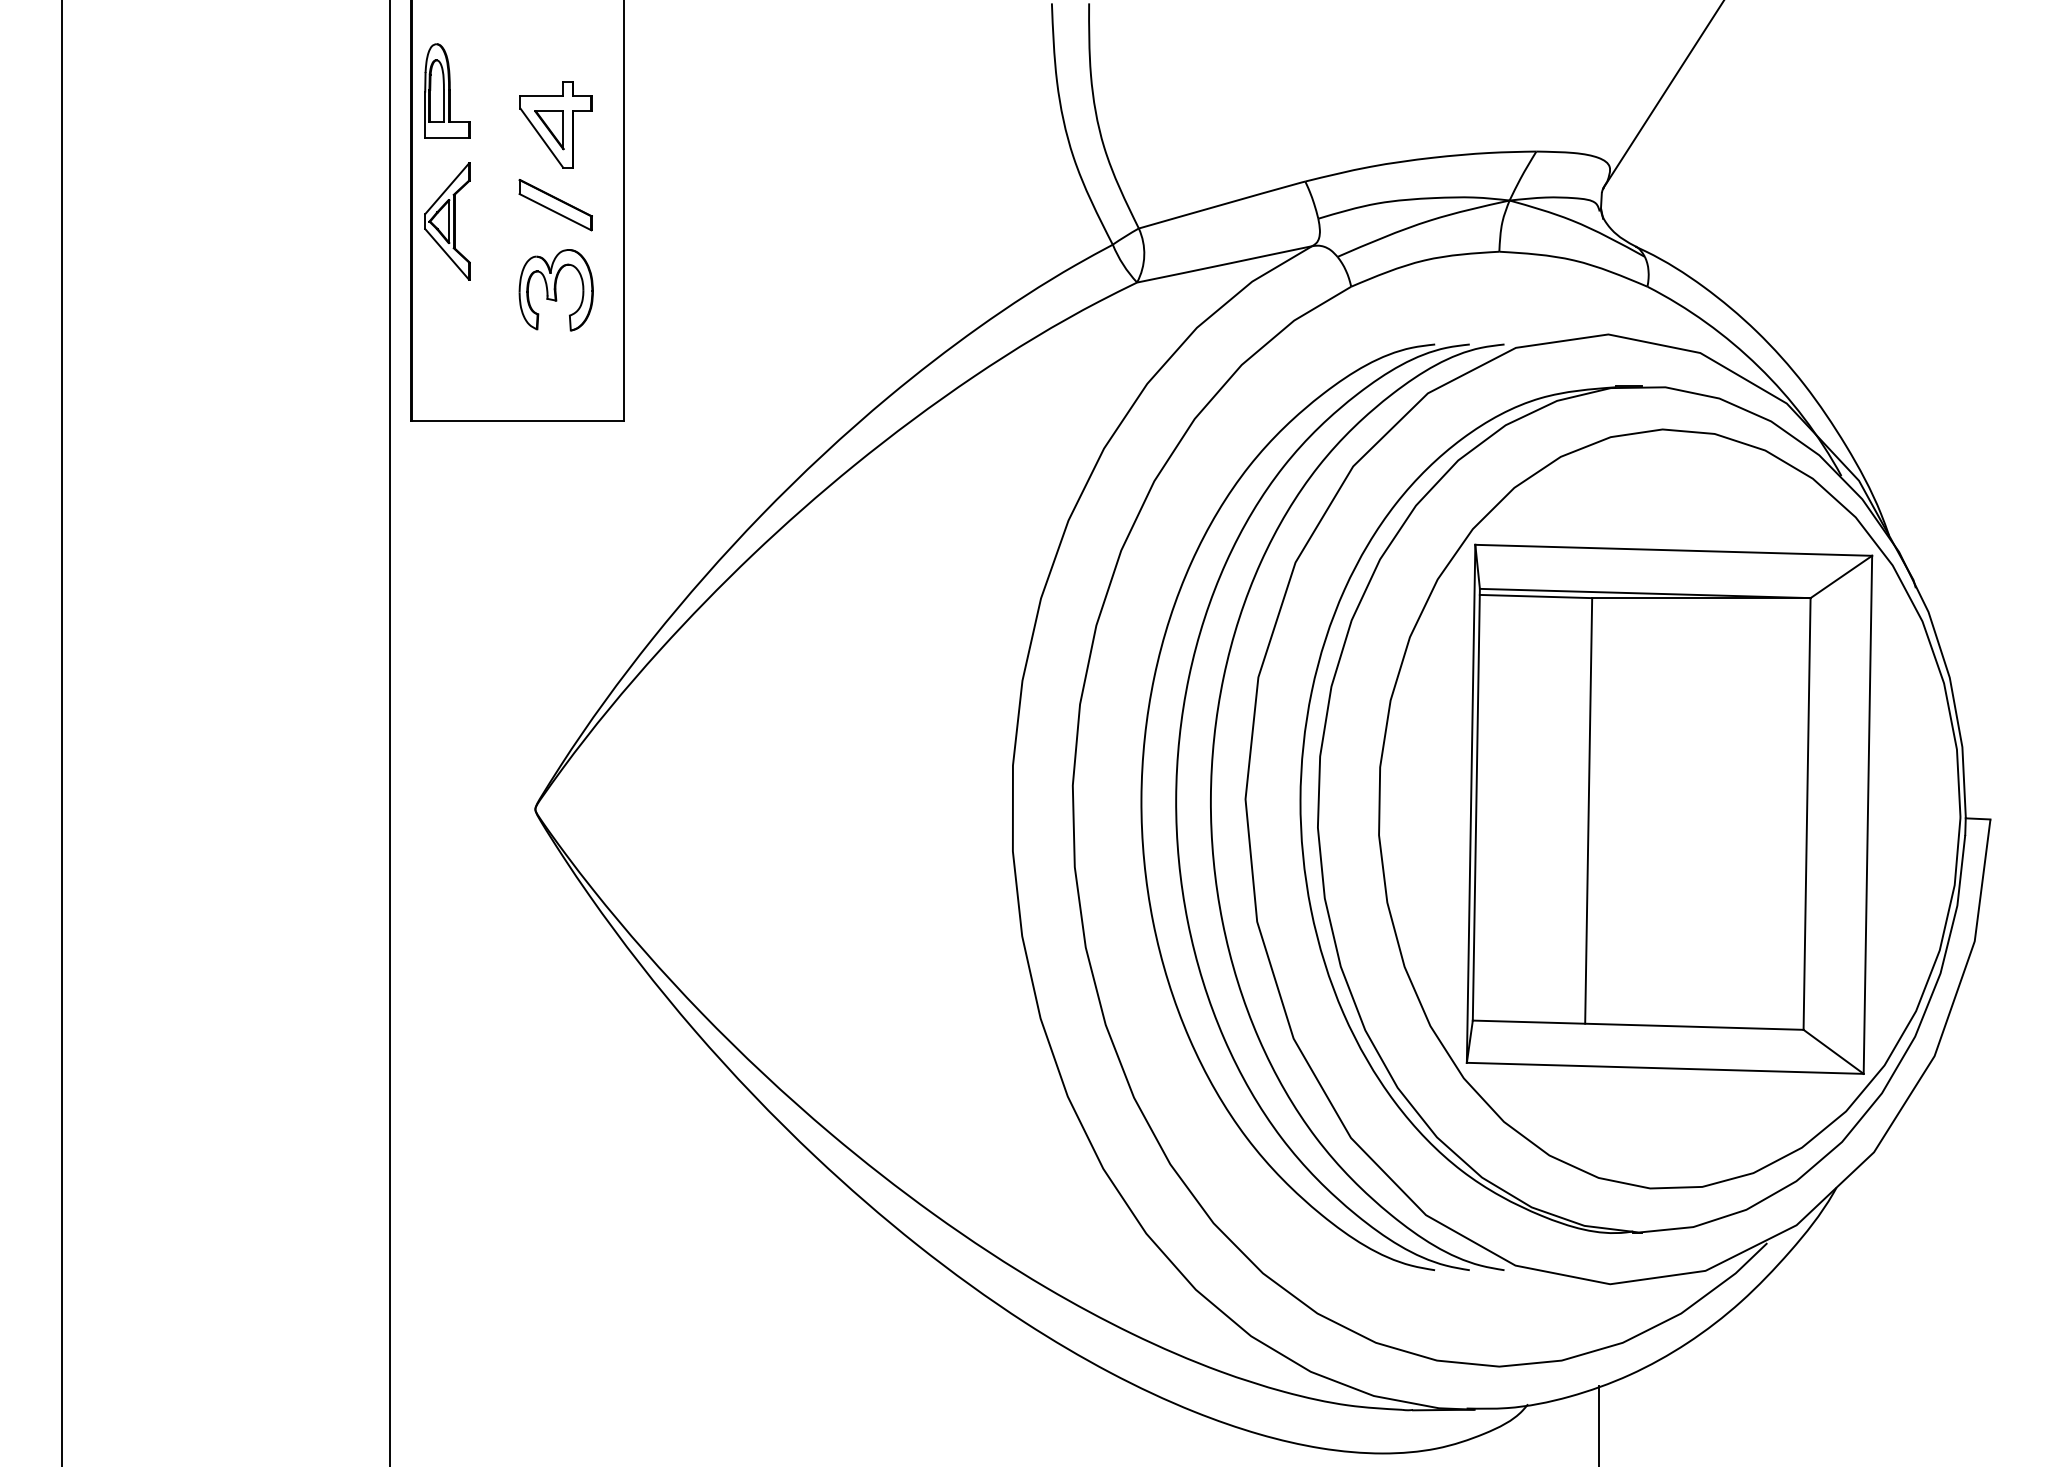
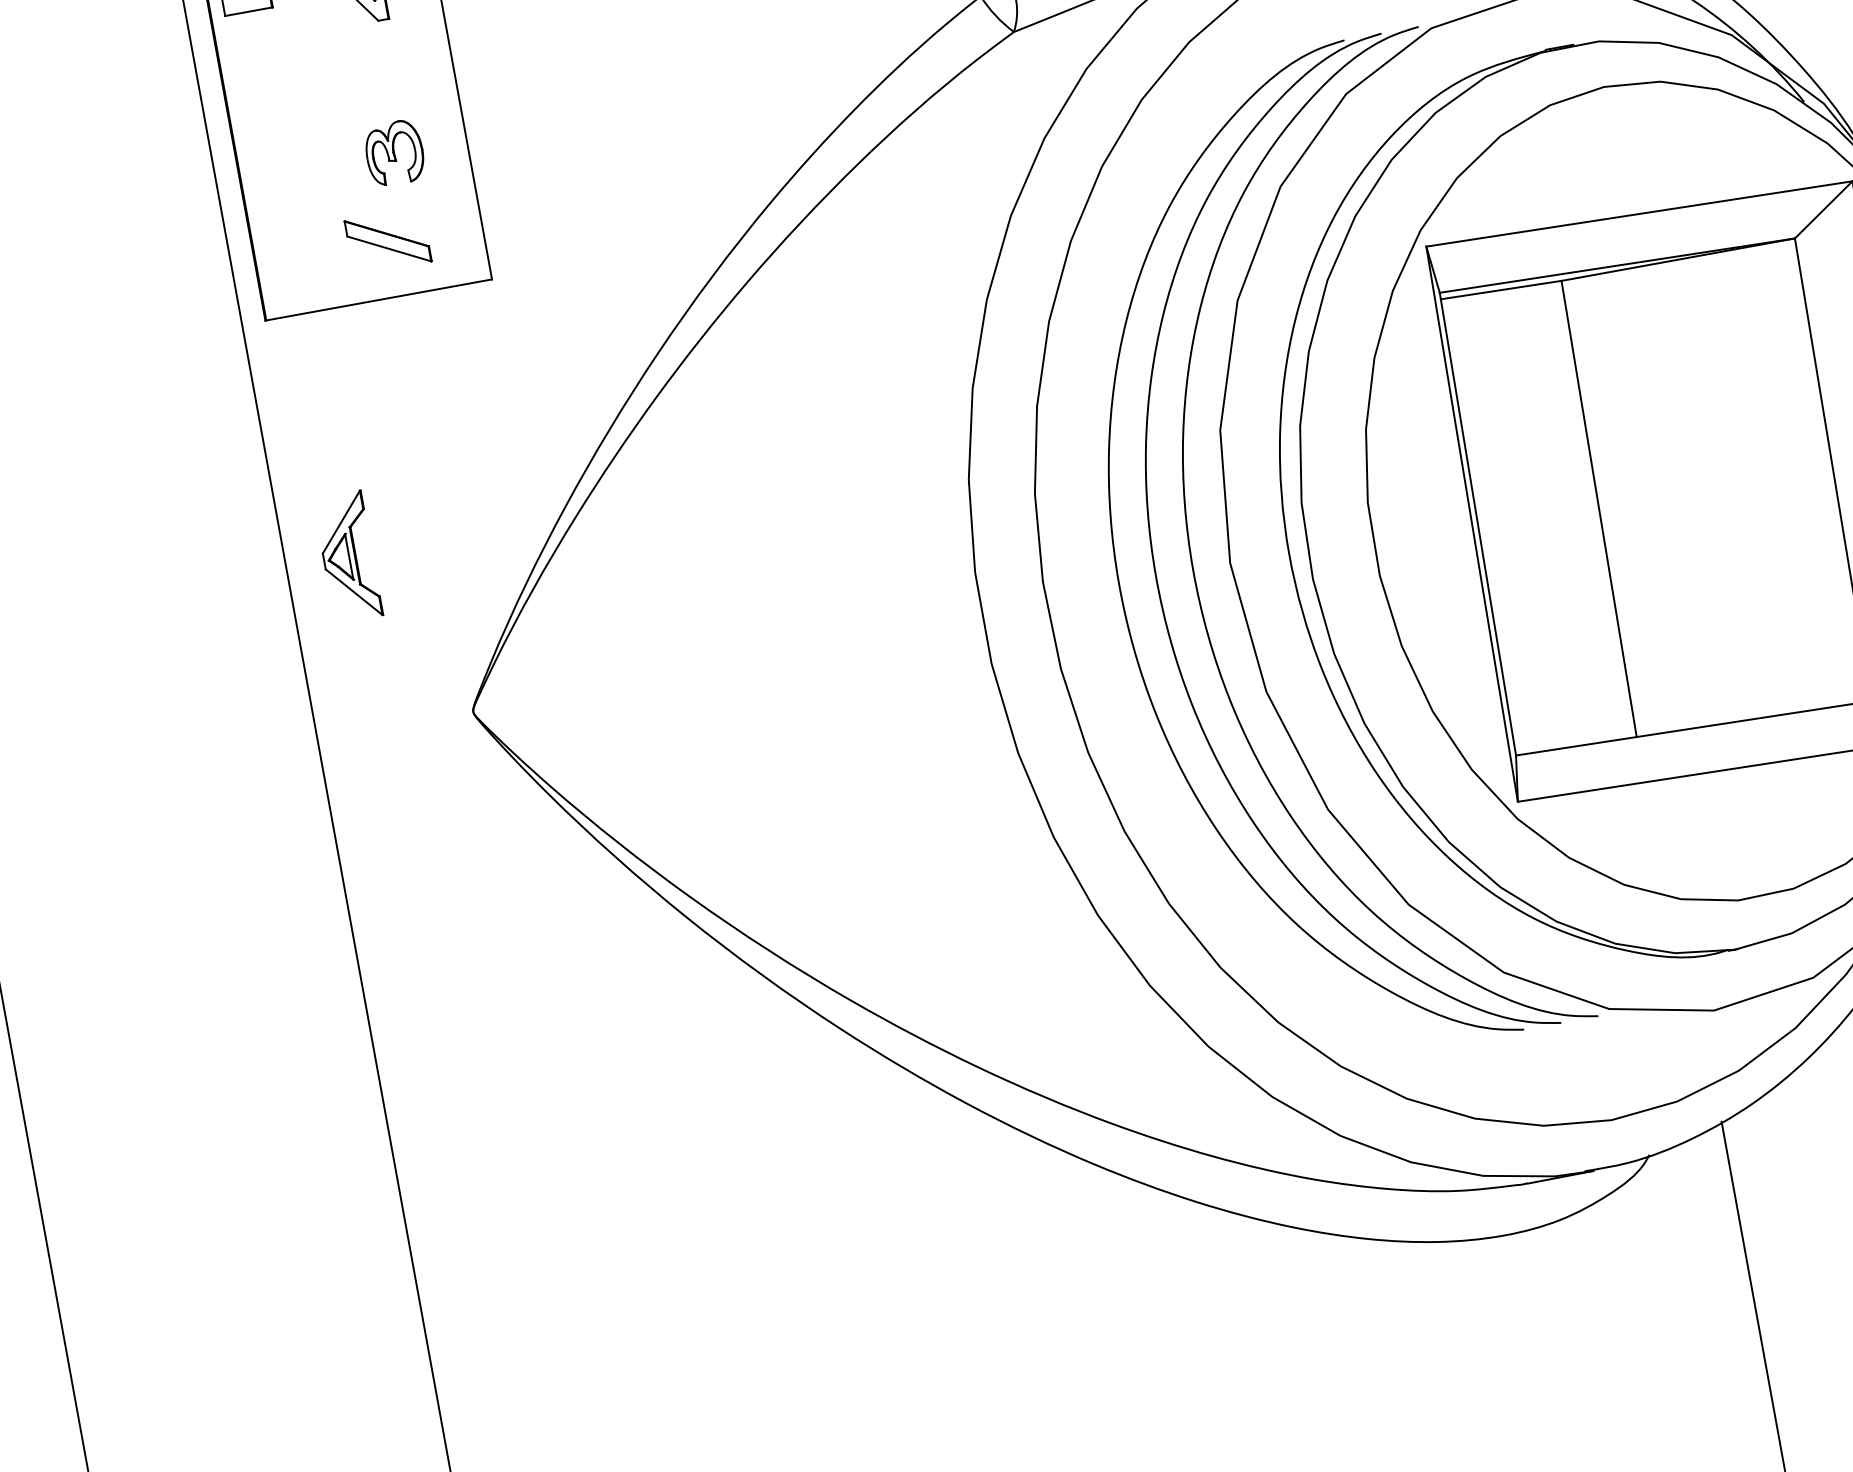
part: (555, 205) -> (387, 241), moved
part: (447, 221) -> (348, 557), moved
part: (555, 290) -> (394, 153), size x0.7

